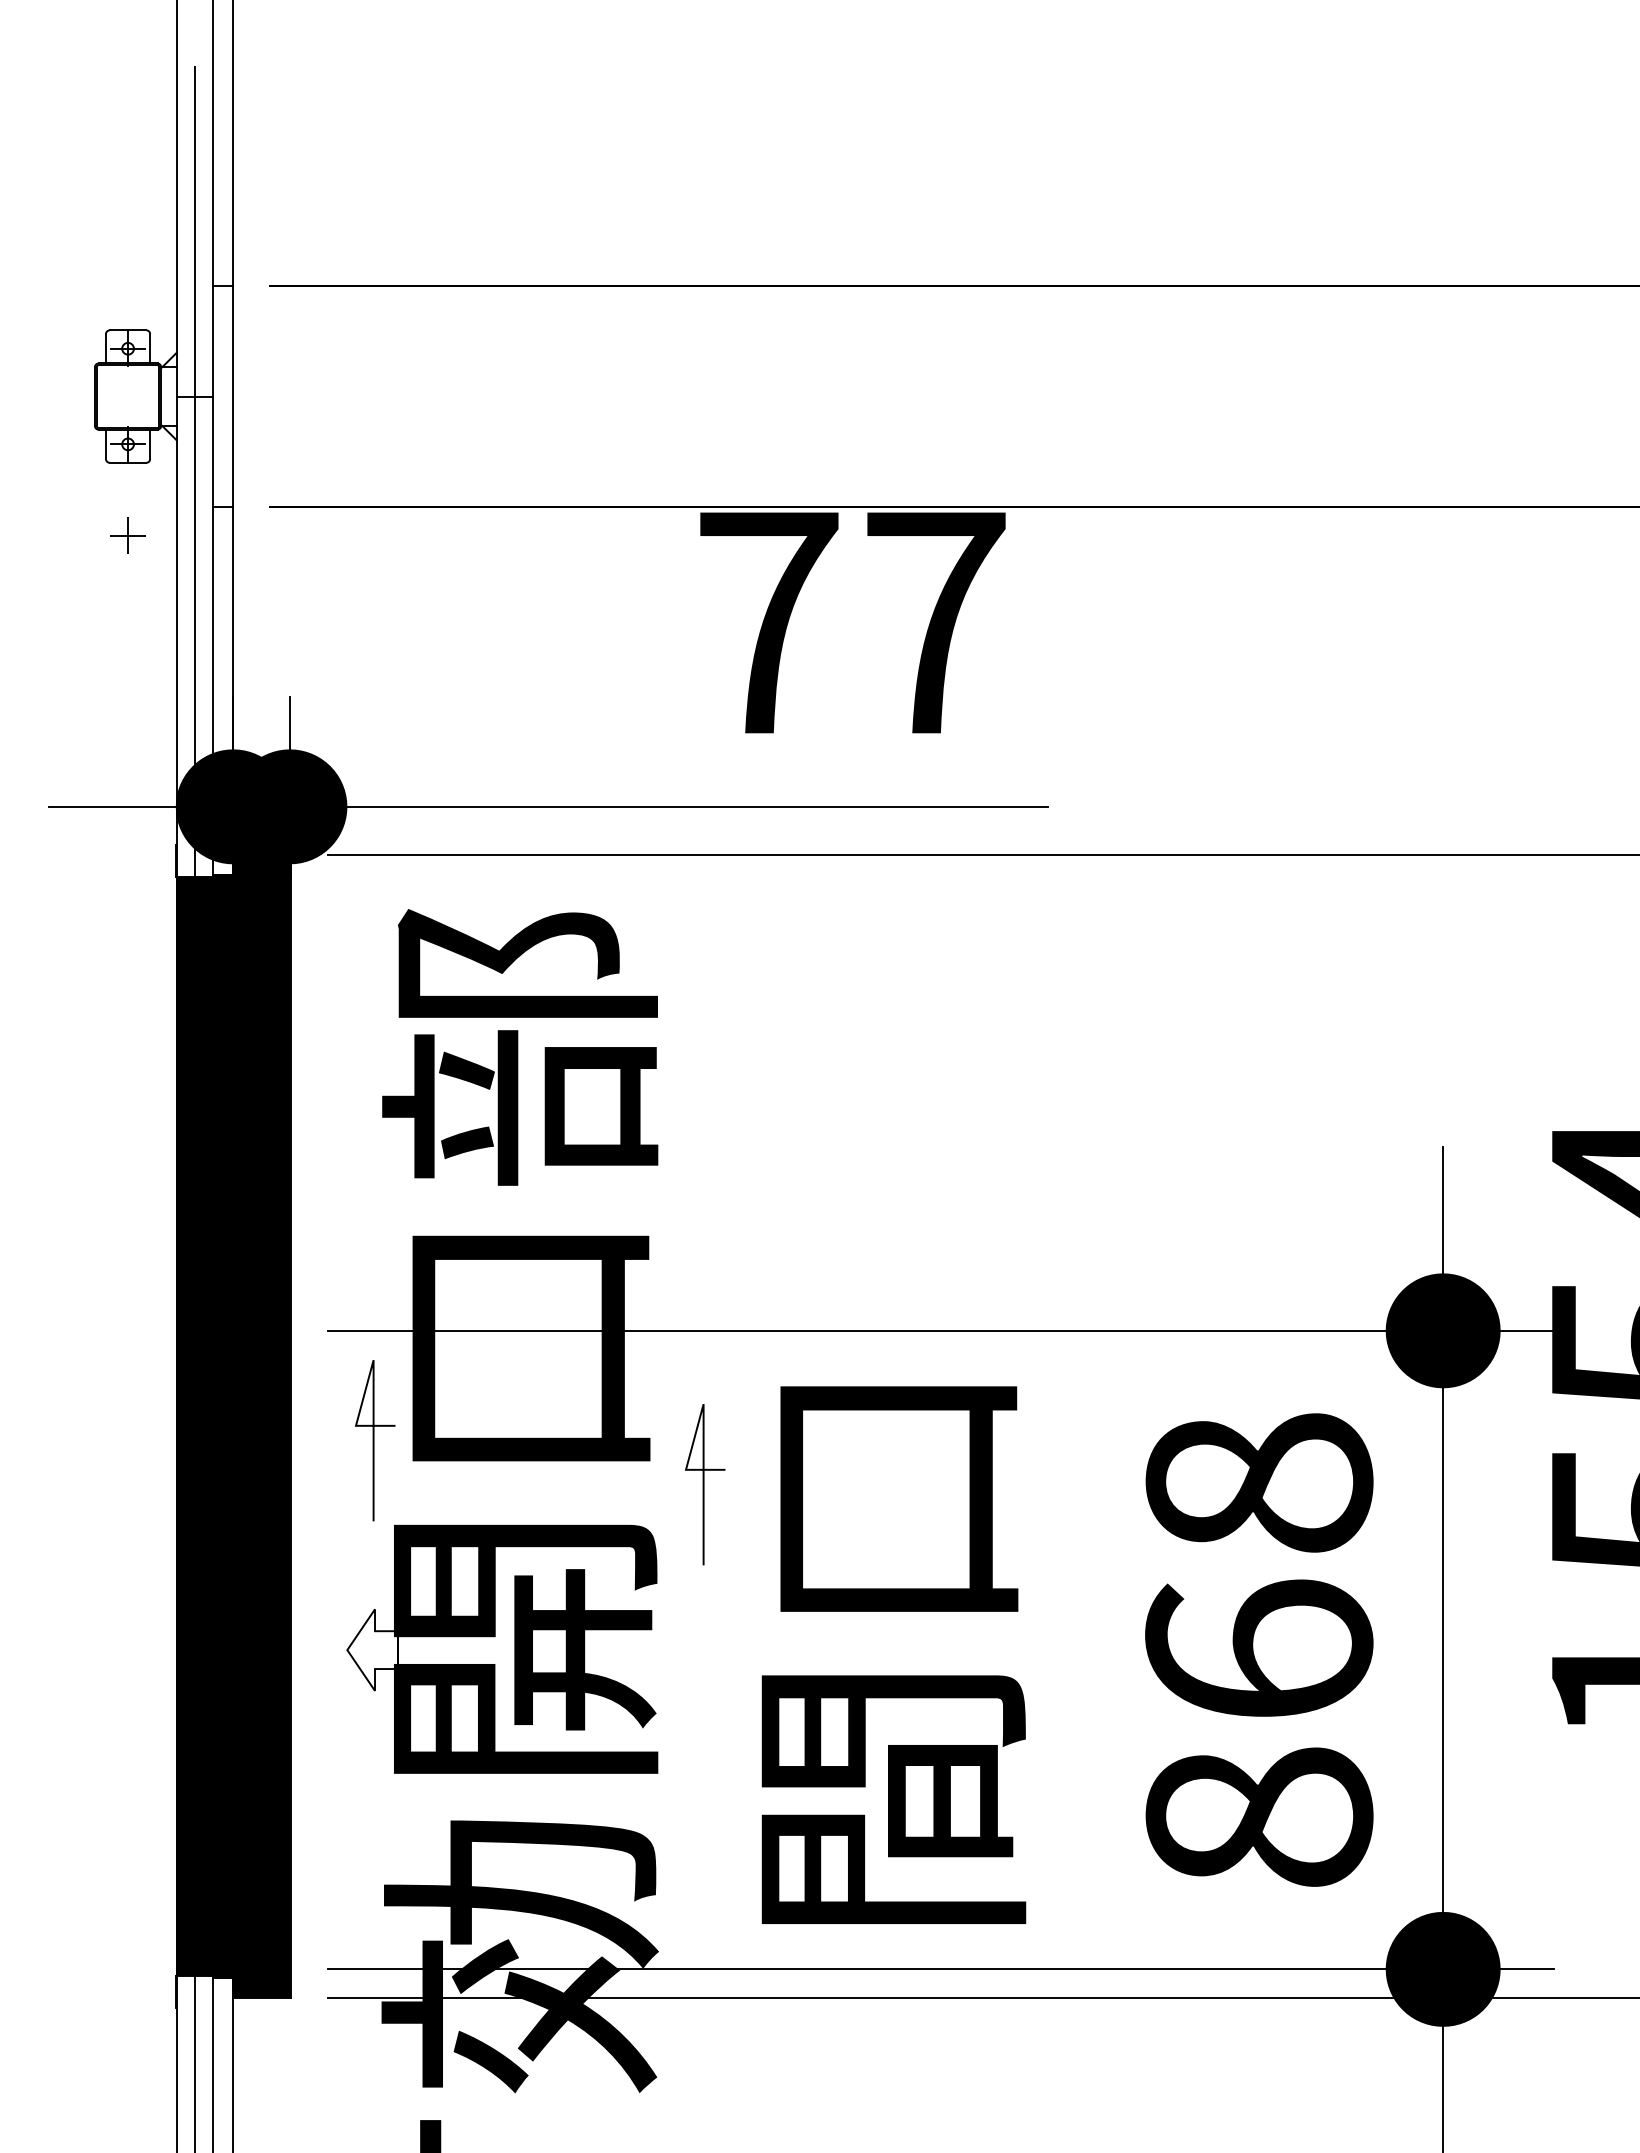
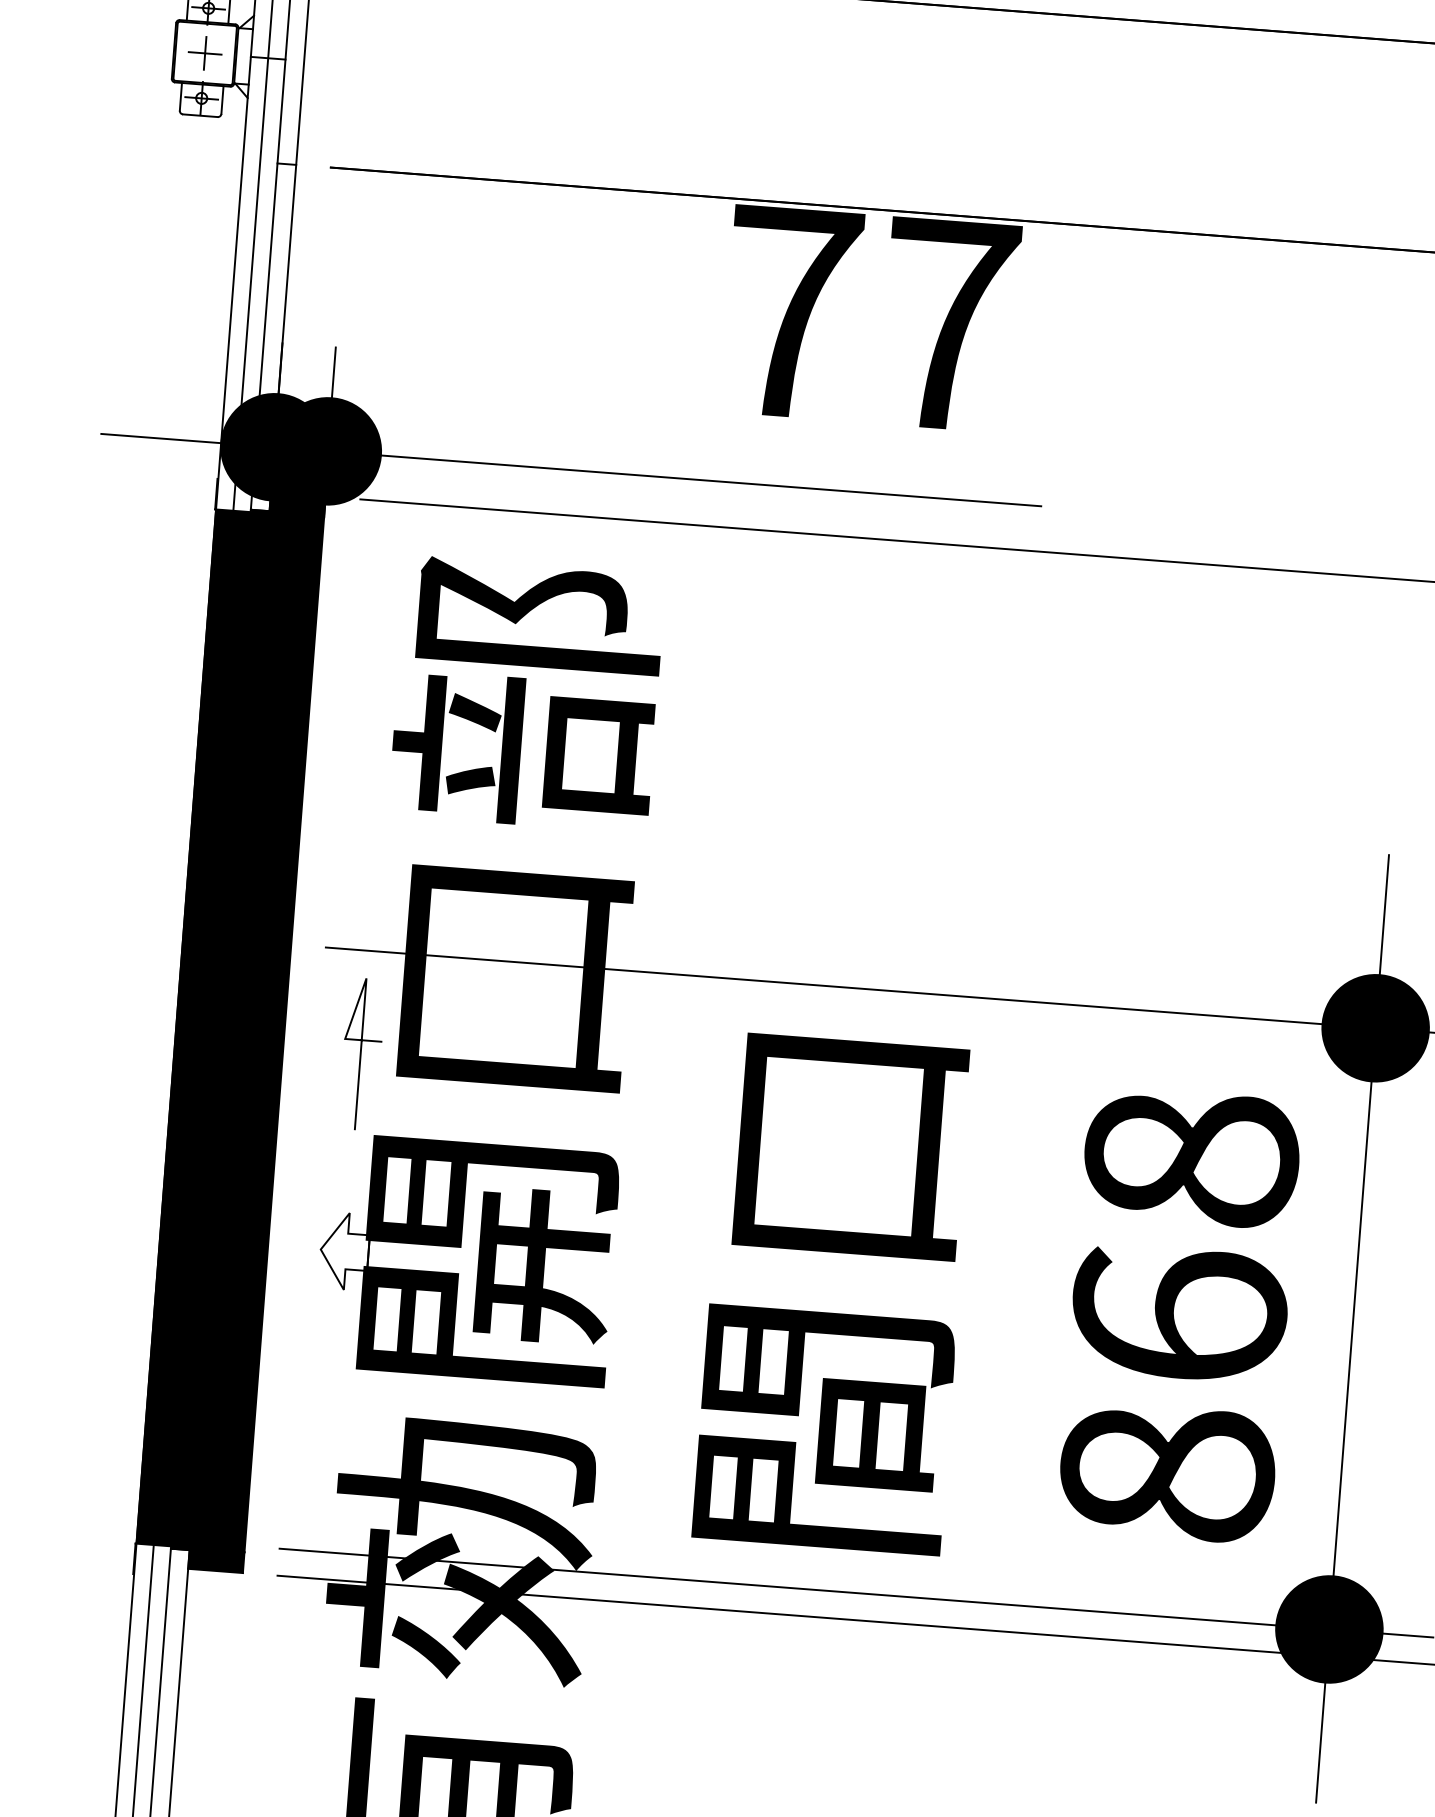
part: (127, 535) -> (204, 53), moved
line: (704, 1484) -> (669, 1119), removed

